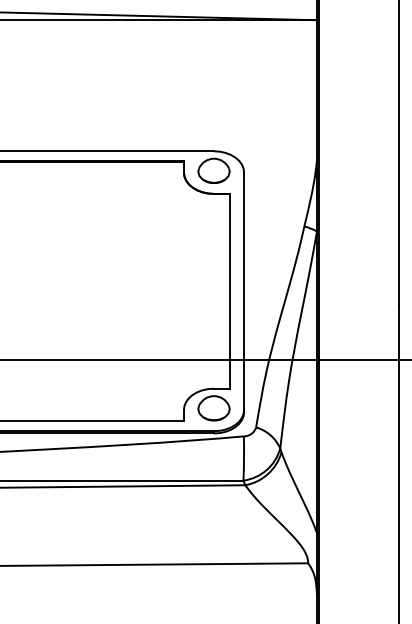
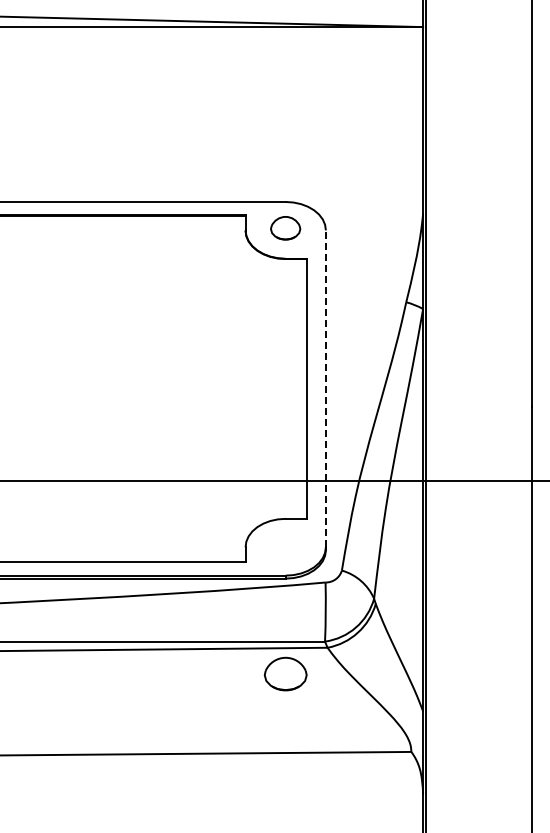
part: (213, 171) -> (285, 228), size x0.7
line: (243, 291) -> (325, 388), solid -> dashed
part: (213, 407) -> (285, 673), moved

